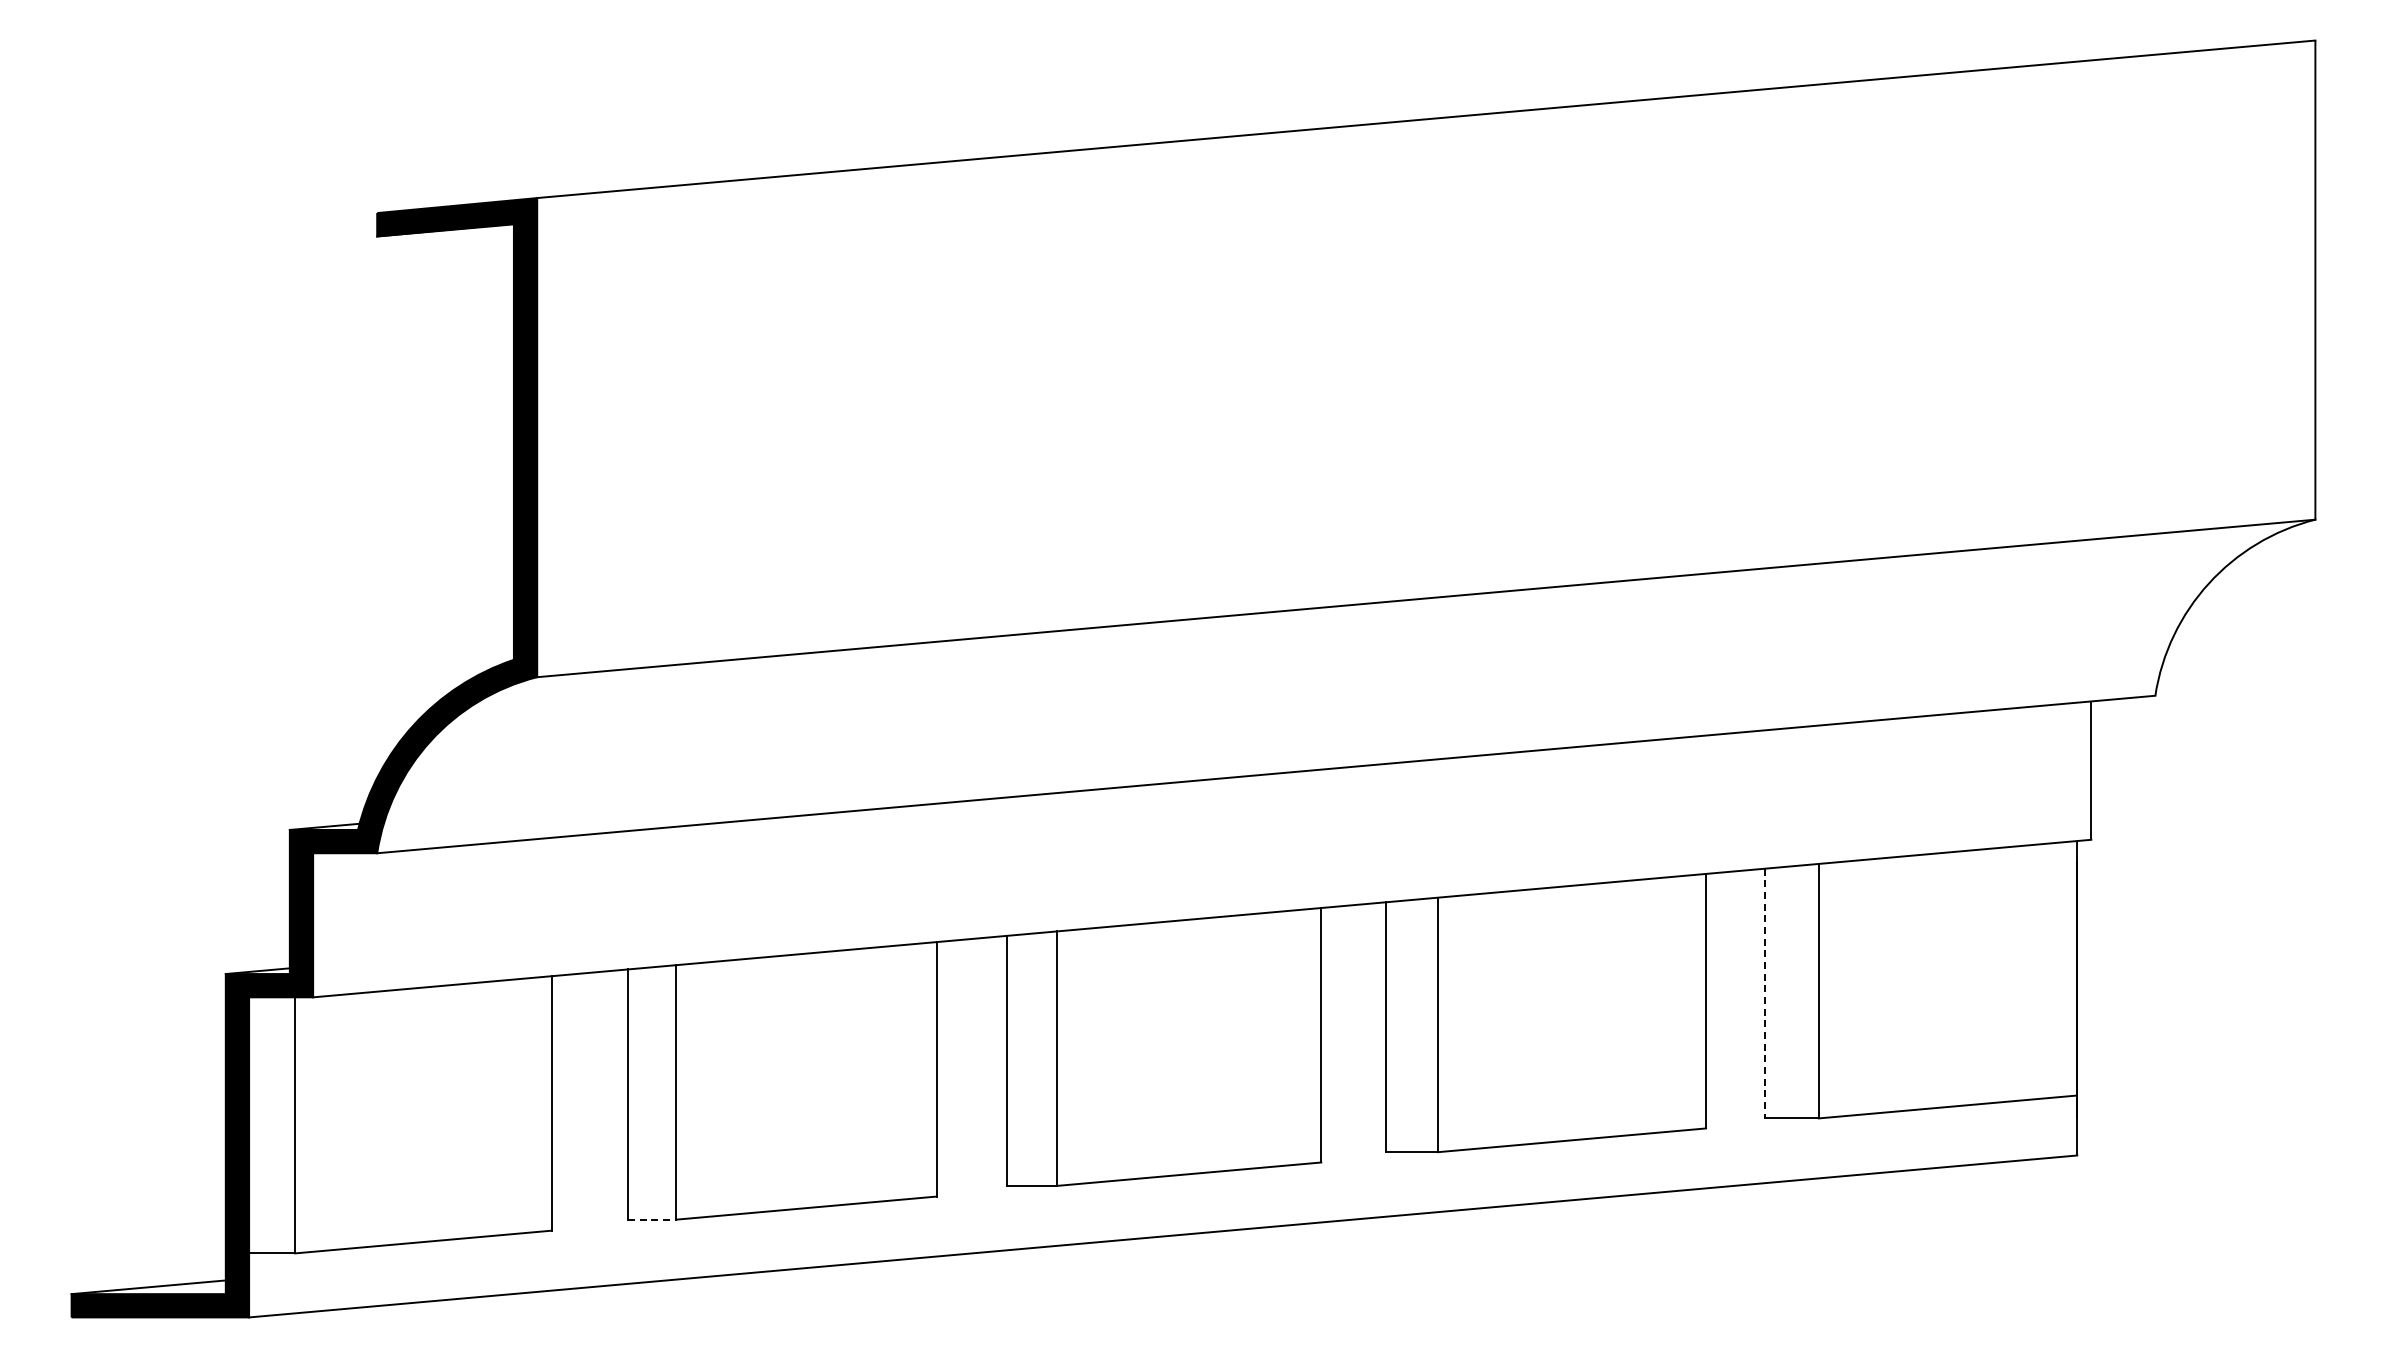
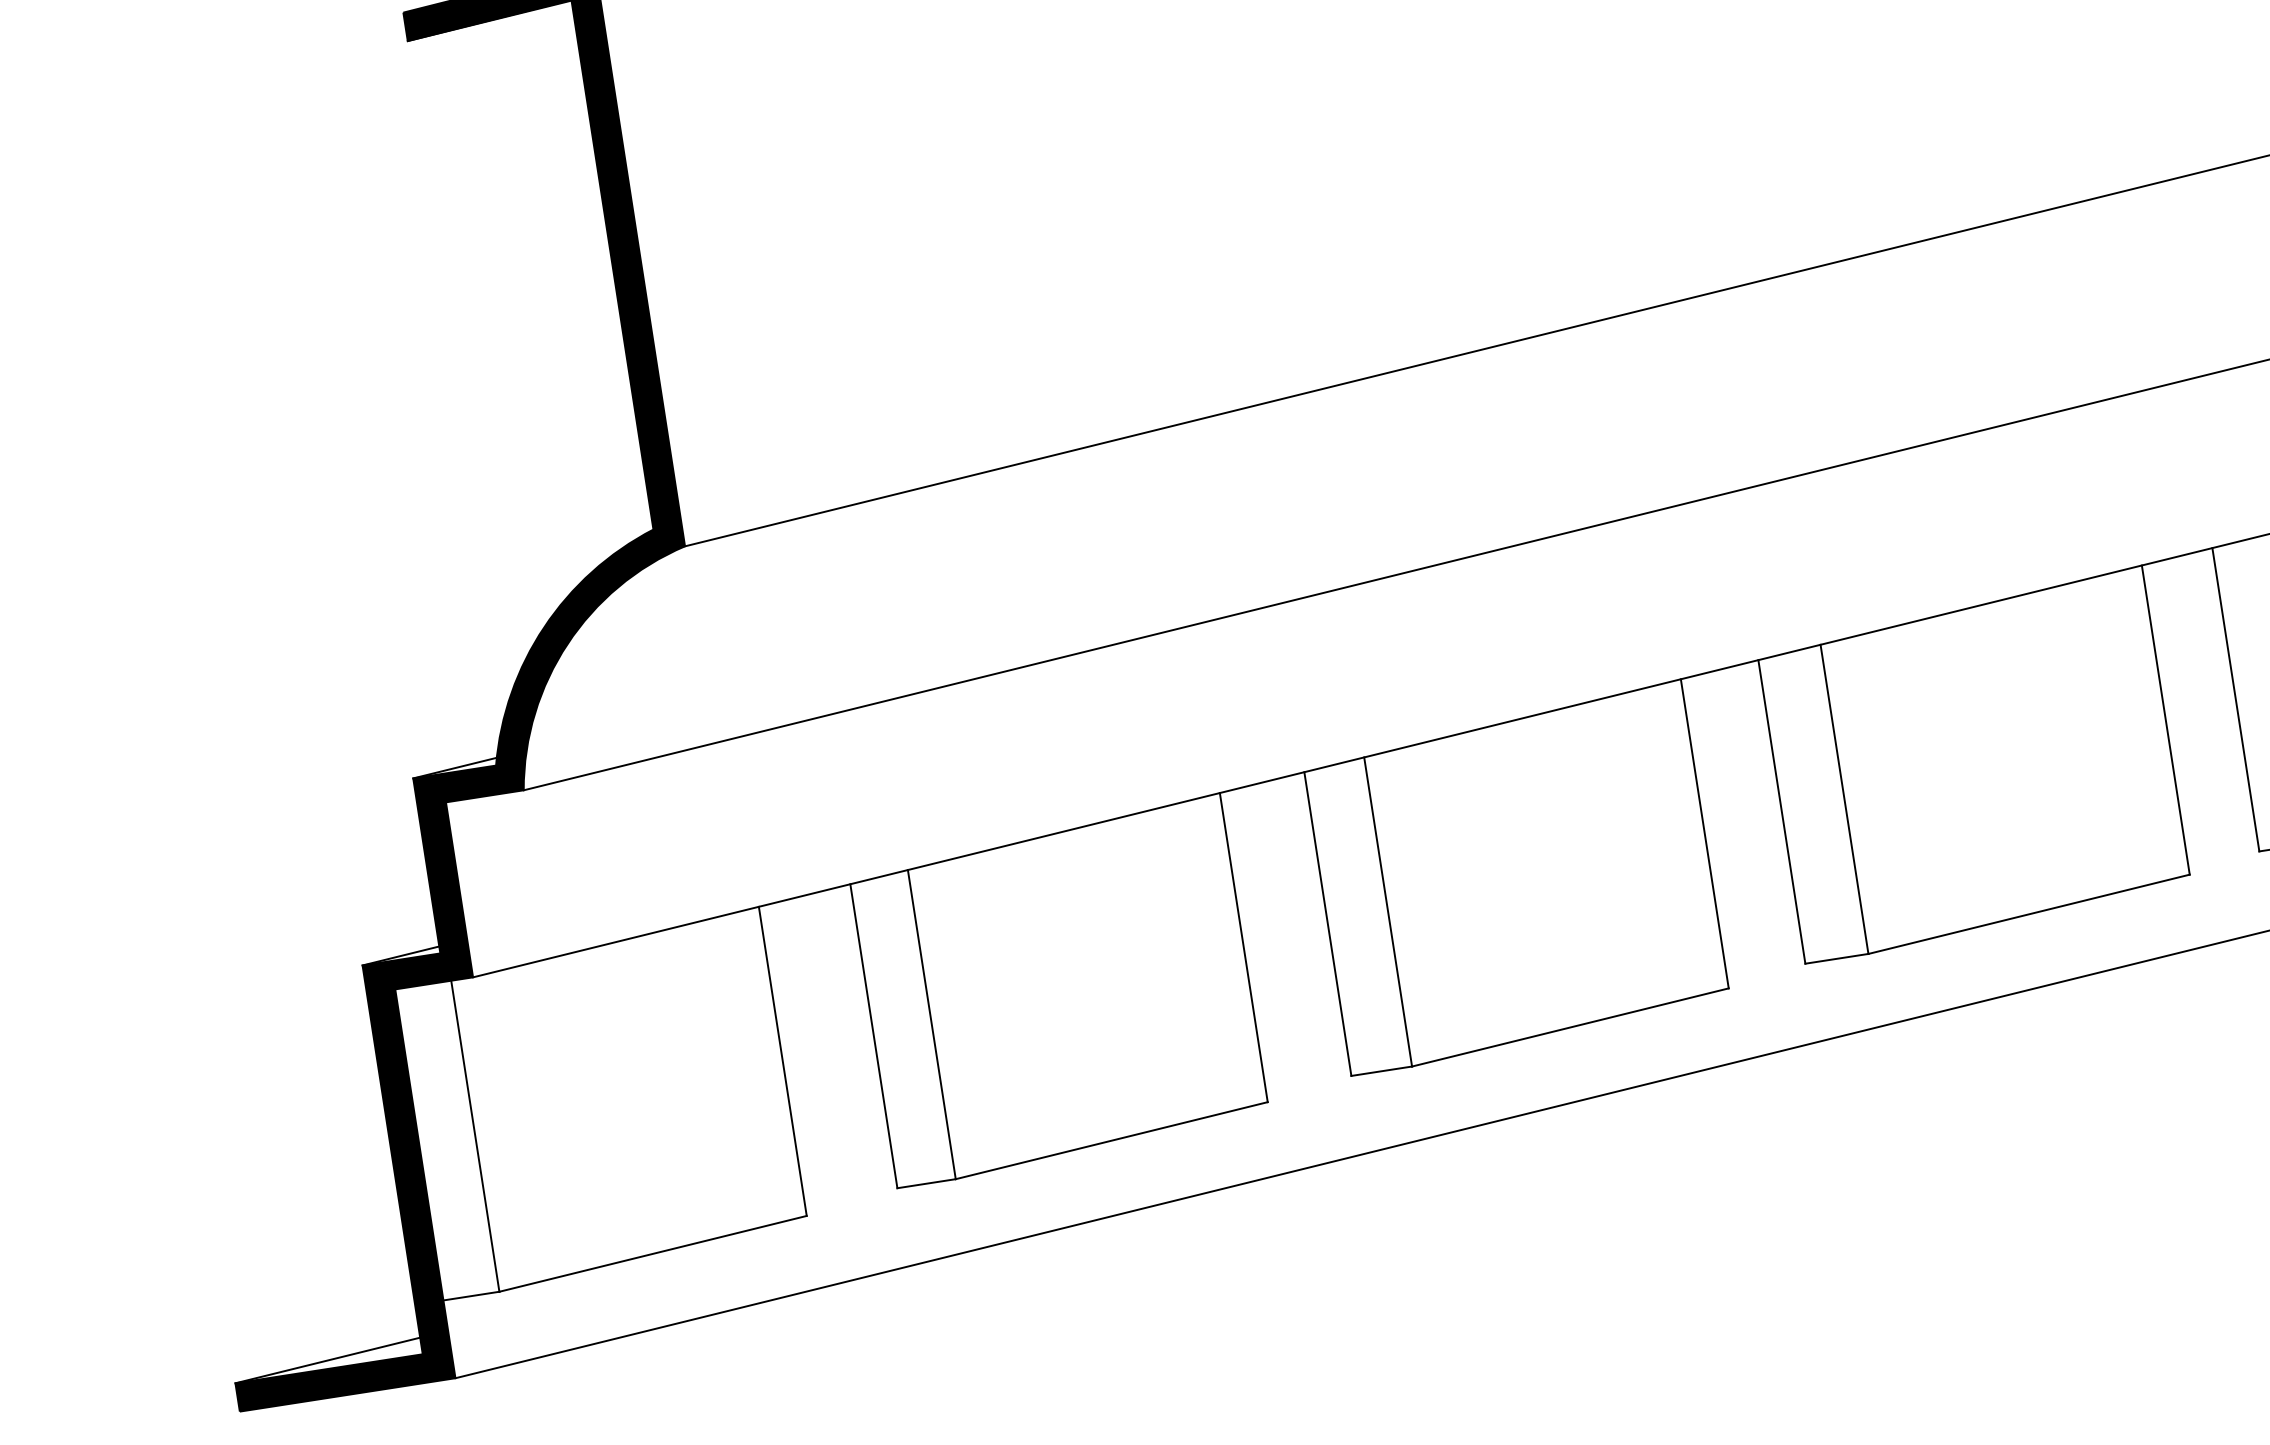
line: (1764, 993) -> (2235, 699), dashed -> solid
line: (652, 1219) -> (927, 1183), dashed -> solid

